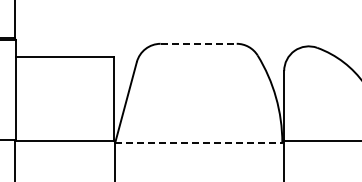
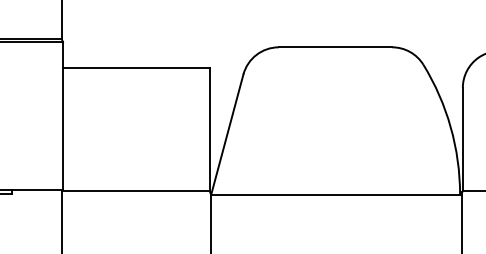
line: (199, 43) -> (336, 46), dashed -> solid
line: (198, 142) -> (335, 194), dashed -> solid

